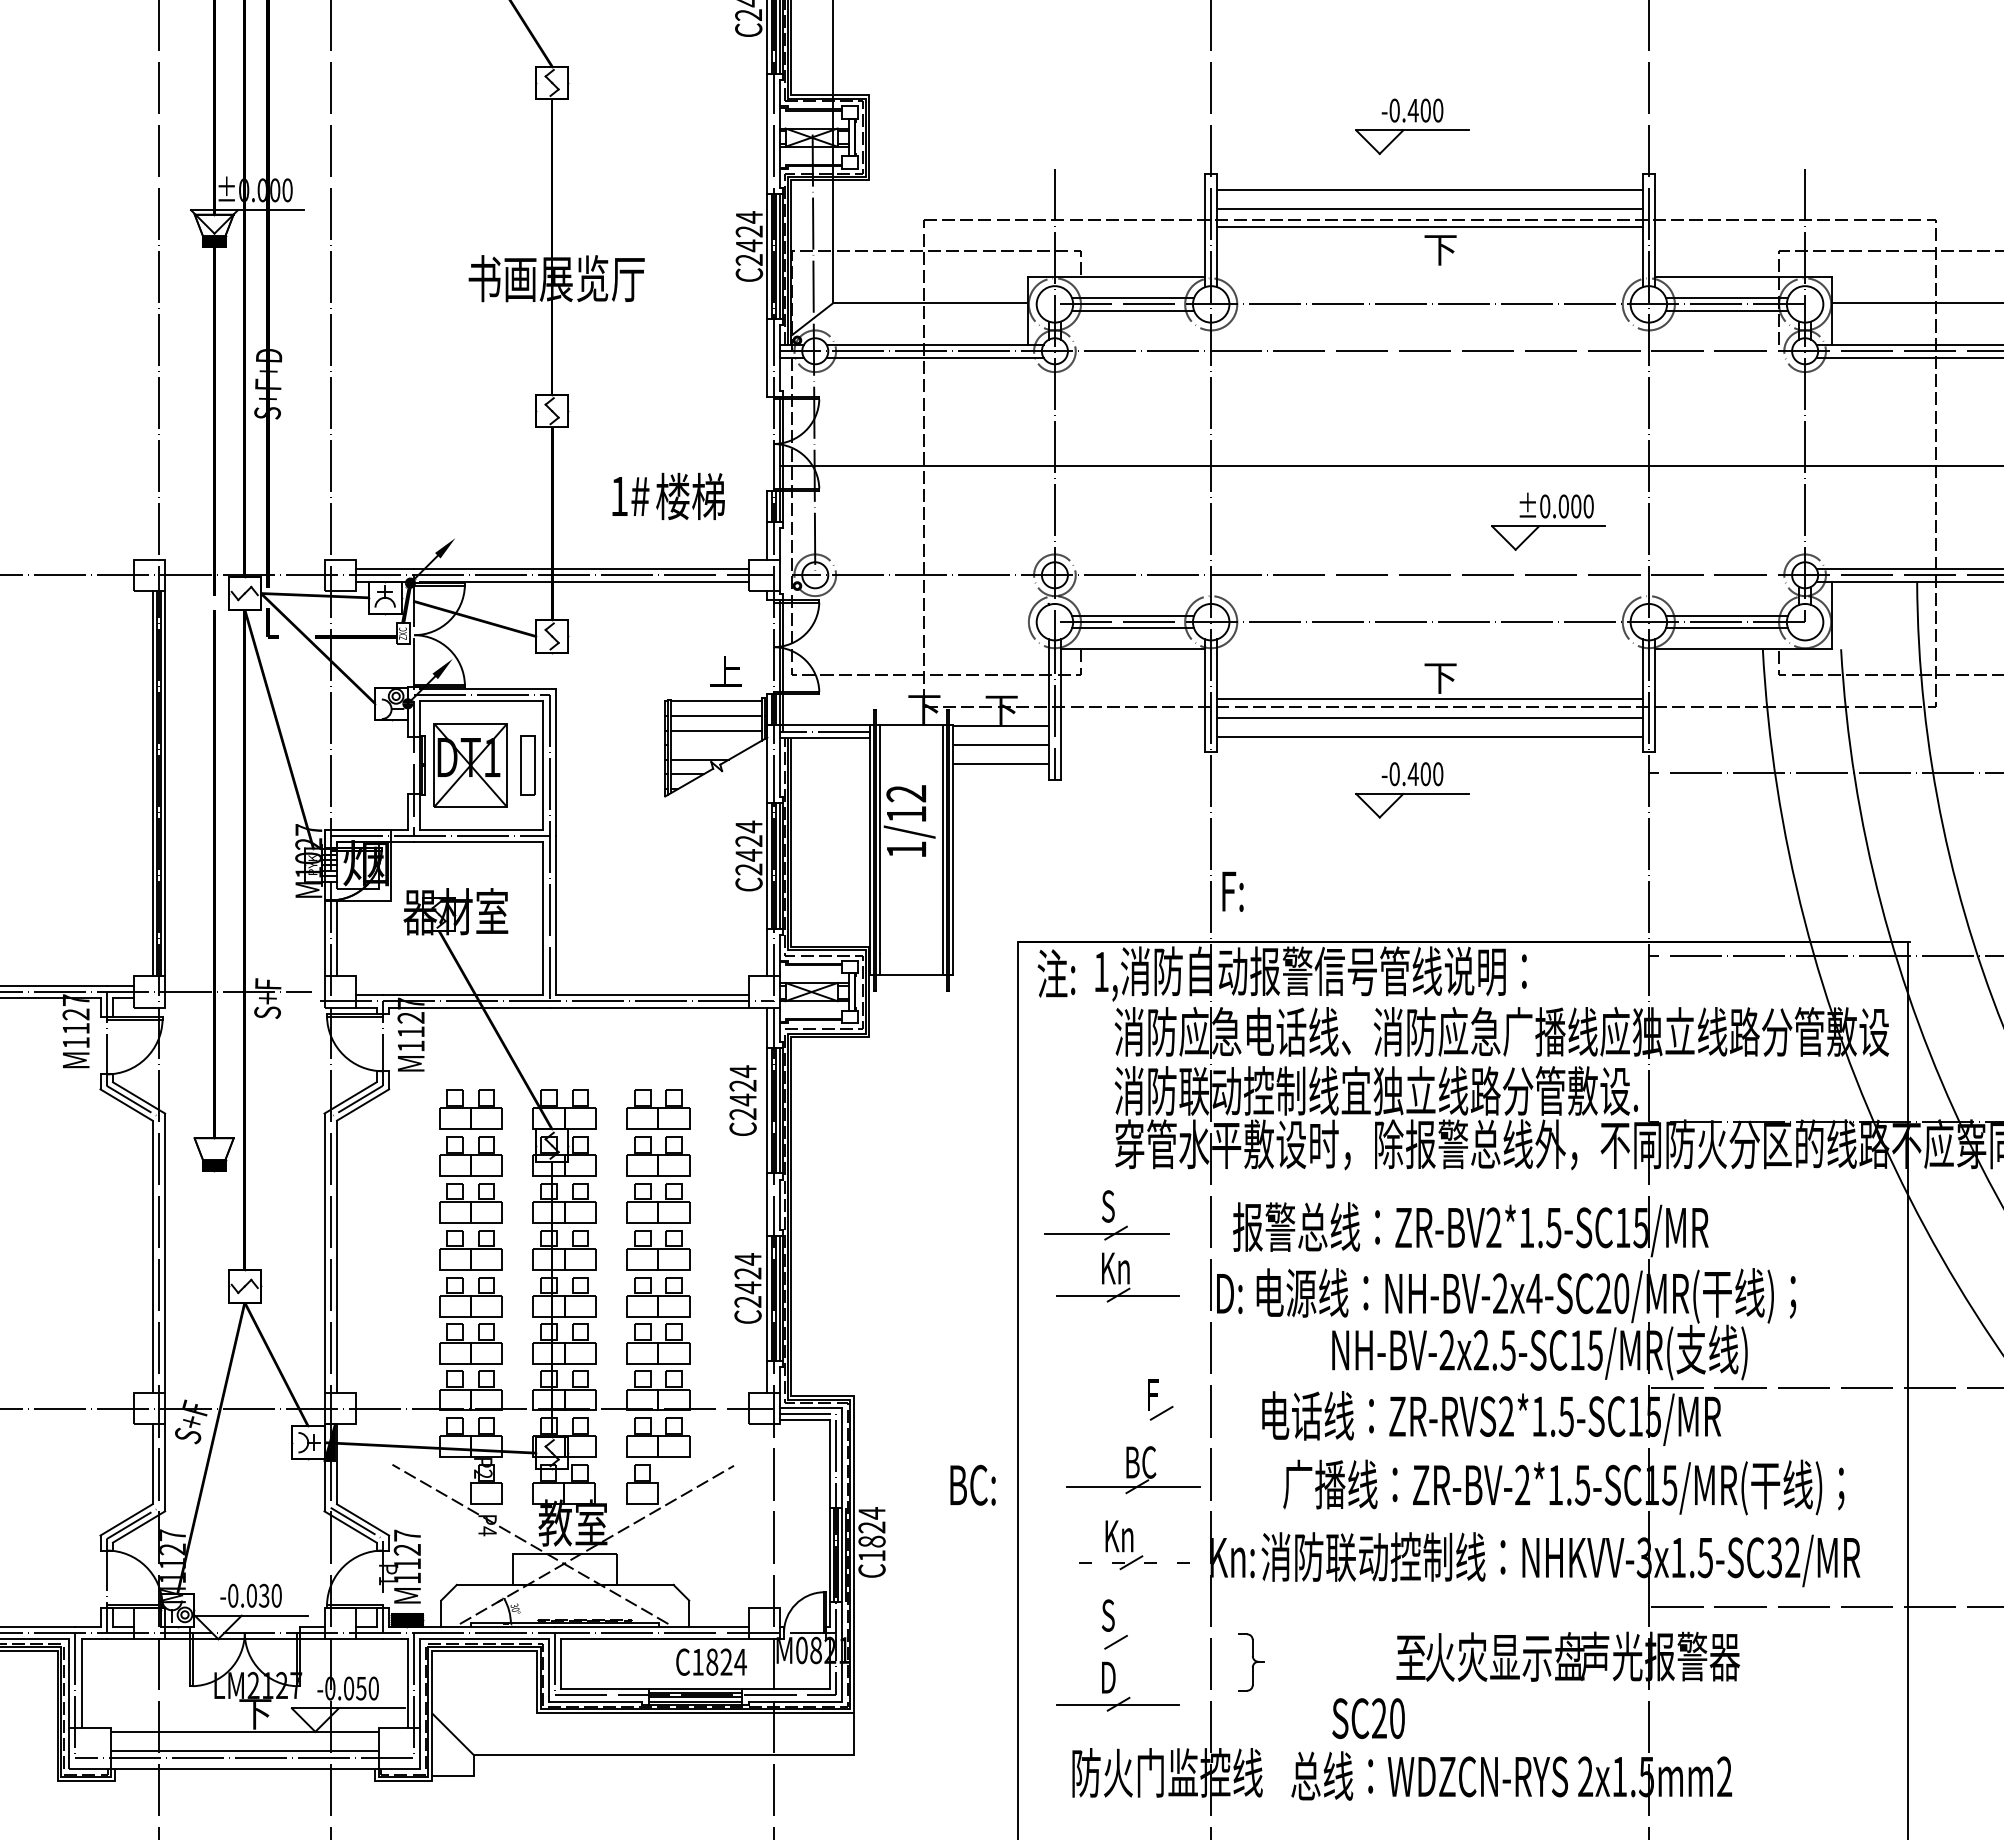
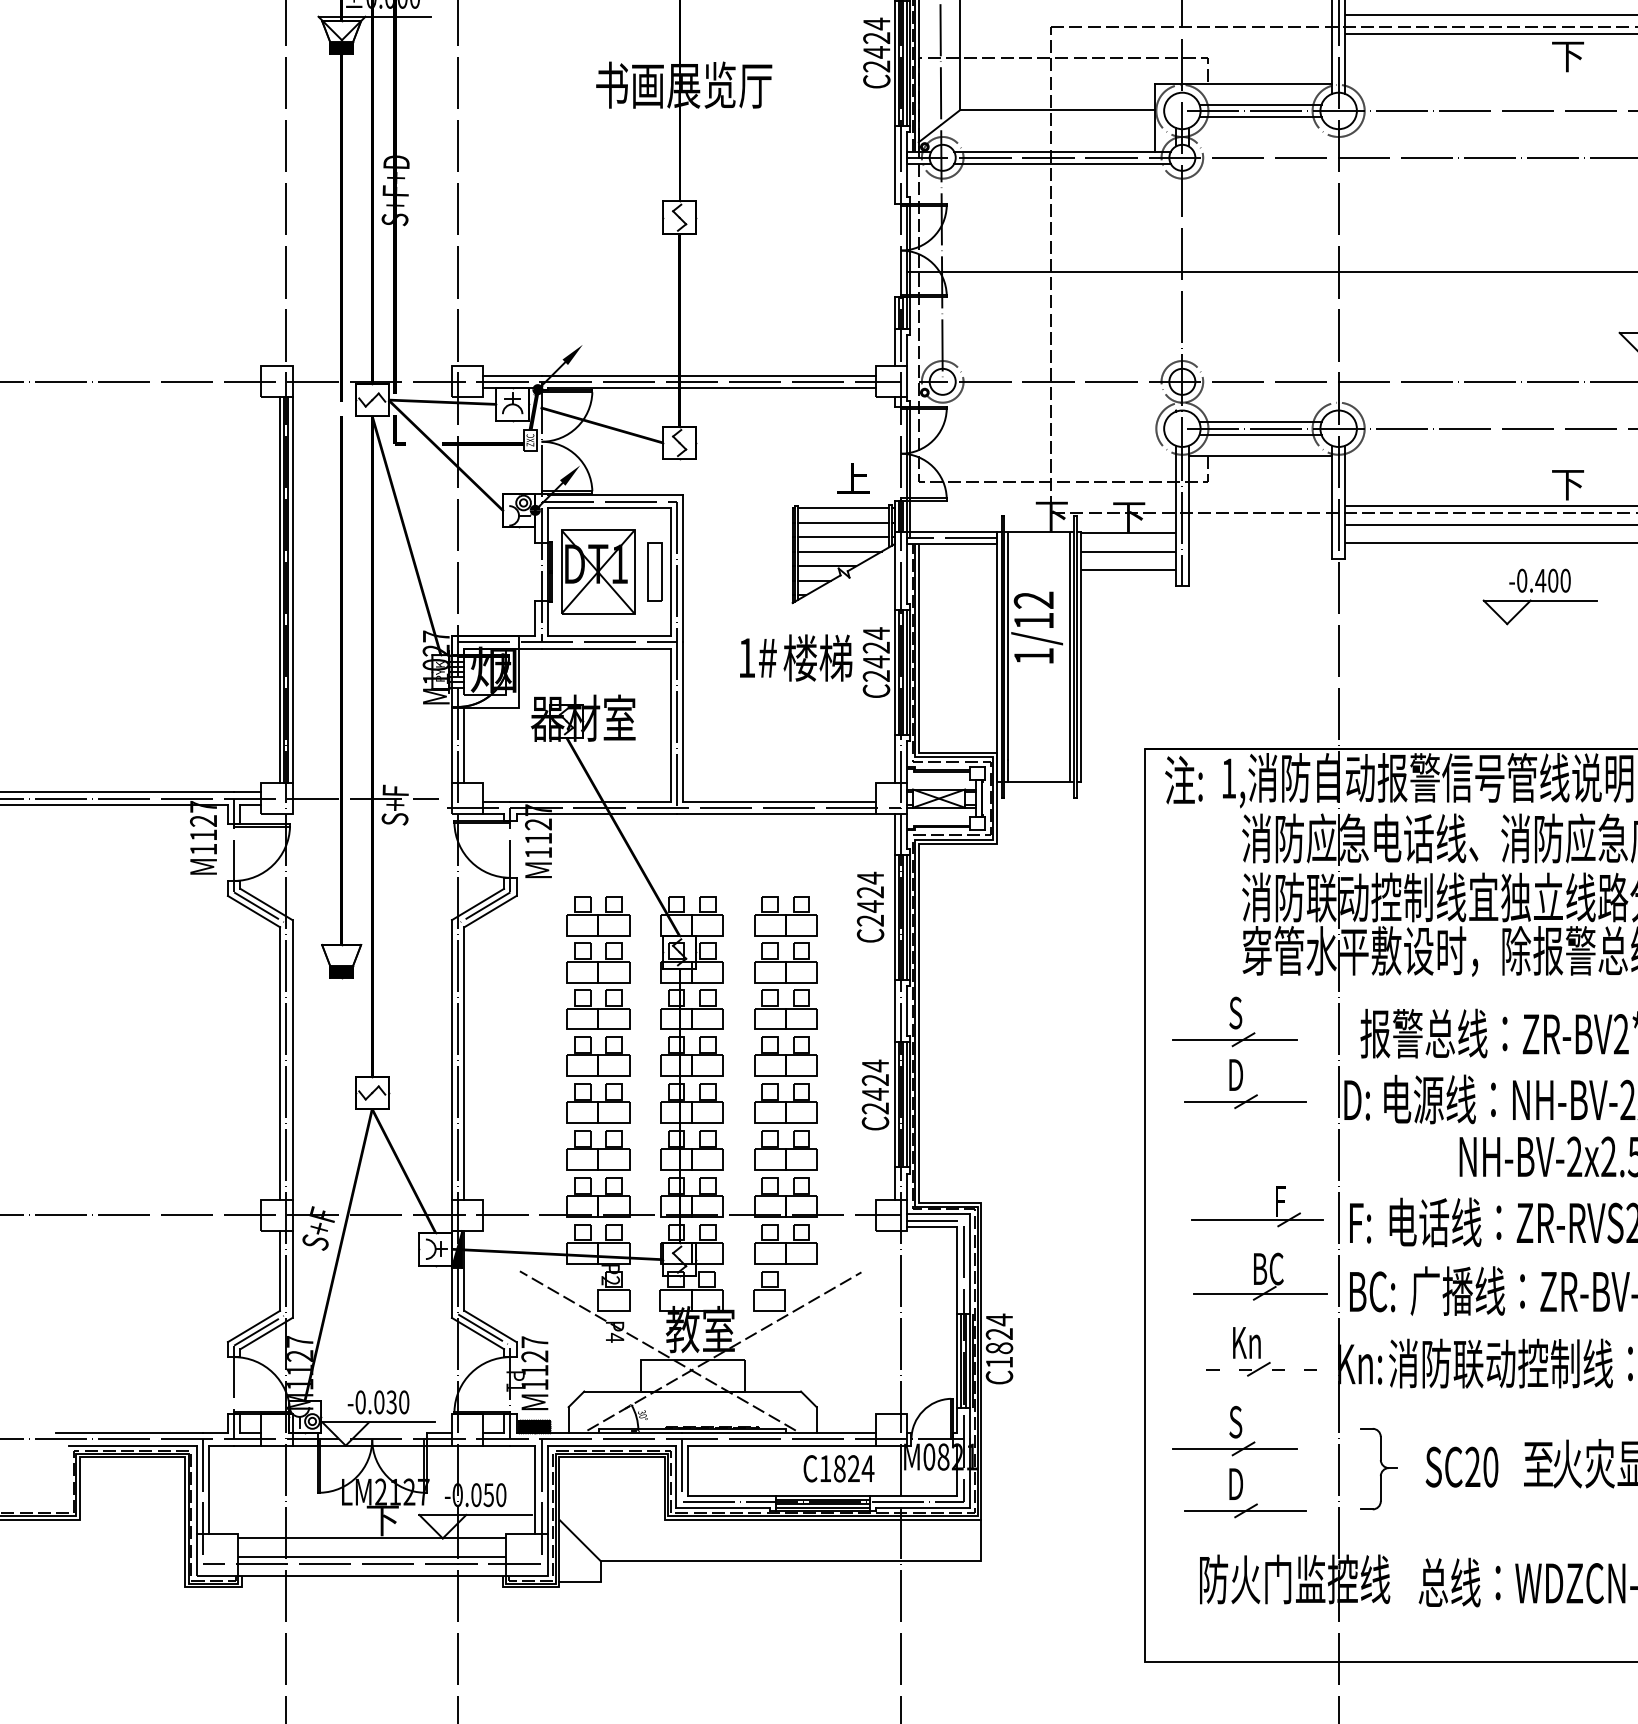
text: (668, 496) -> (795, 658), moved
line: (712, 745) -> (839, 552), added
text: (1232, 891) -> (1359, 1223), moved
text: (1116, 1268) -> (1243, 1075), Kn -> D
line: (1129, 1413) -> (1256, 1220), added
text: (972, 1484) -> (1371, 1291), moved
line: (1107, 1642) -> (1234, 1449), added
part: (1251, 1662) -> (1378, 1469), size x1.43
text: (1368, 1718) -> (1461, 1467), moved

